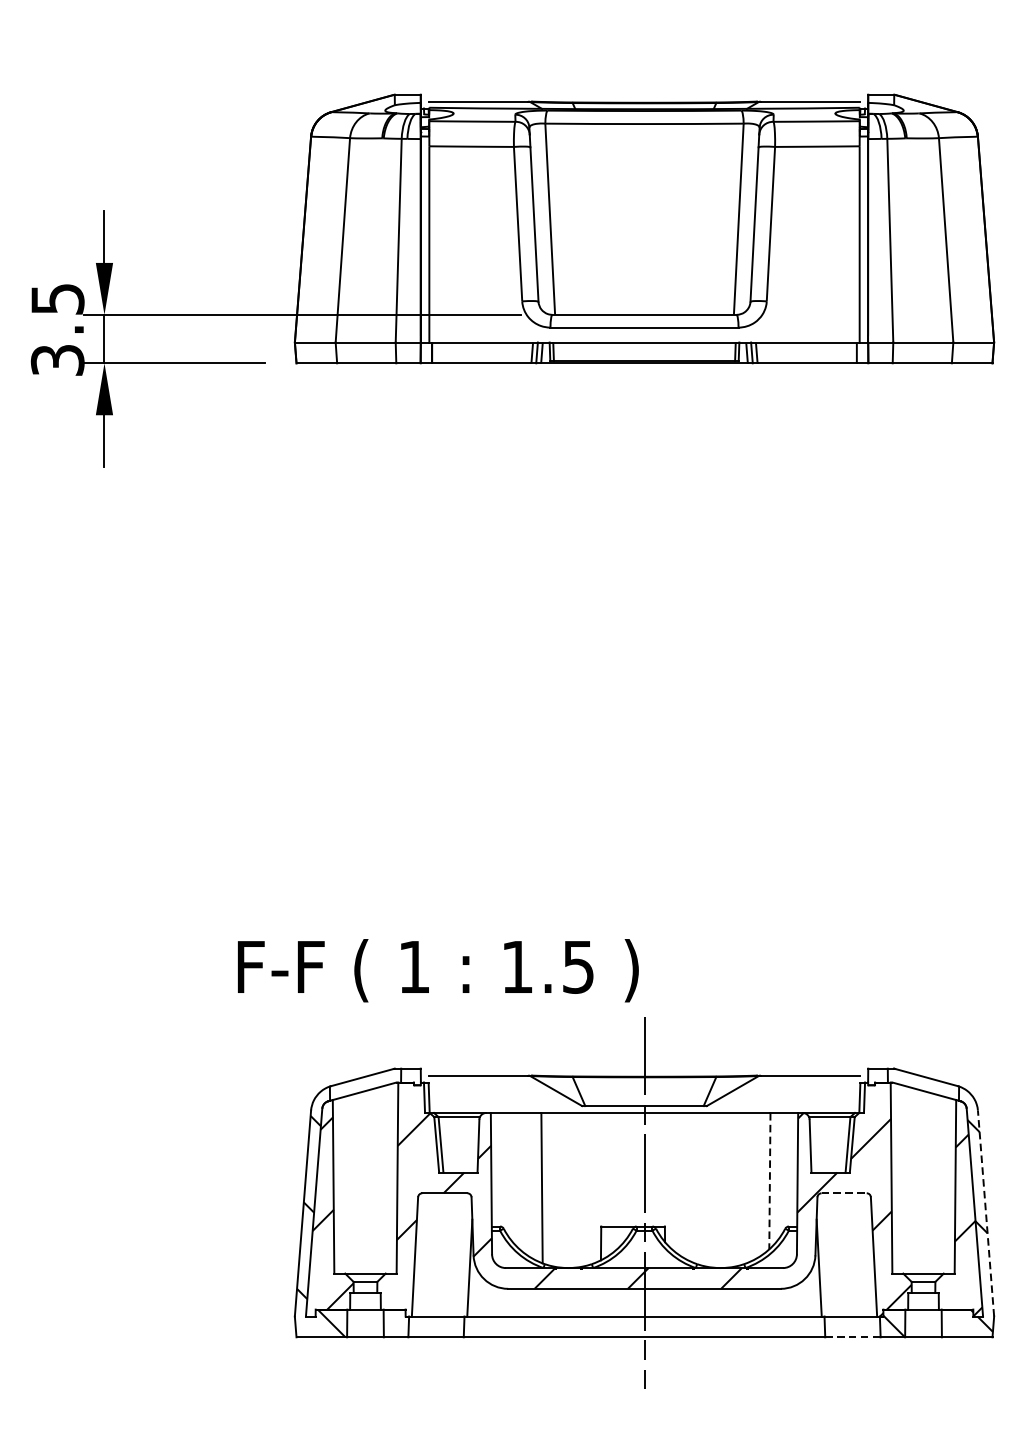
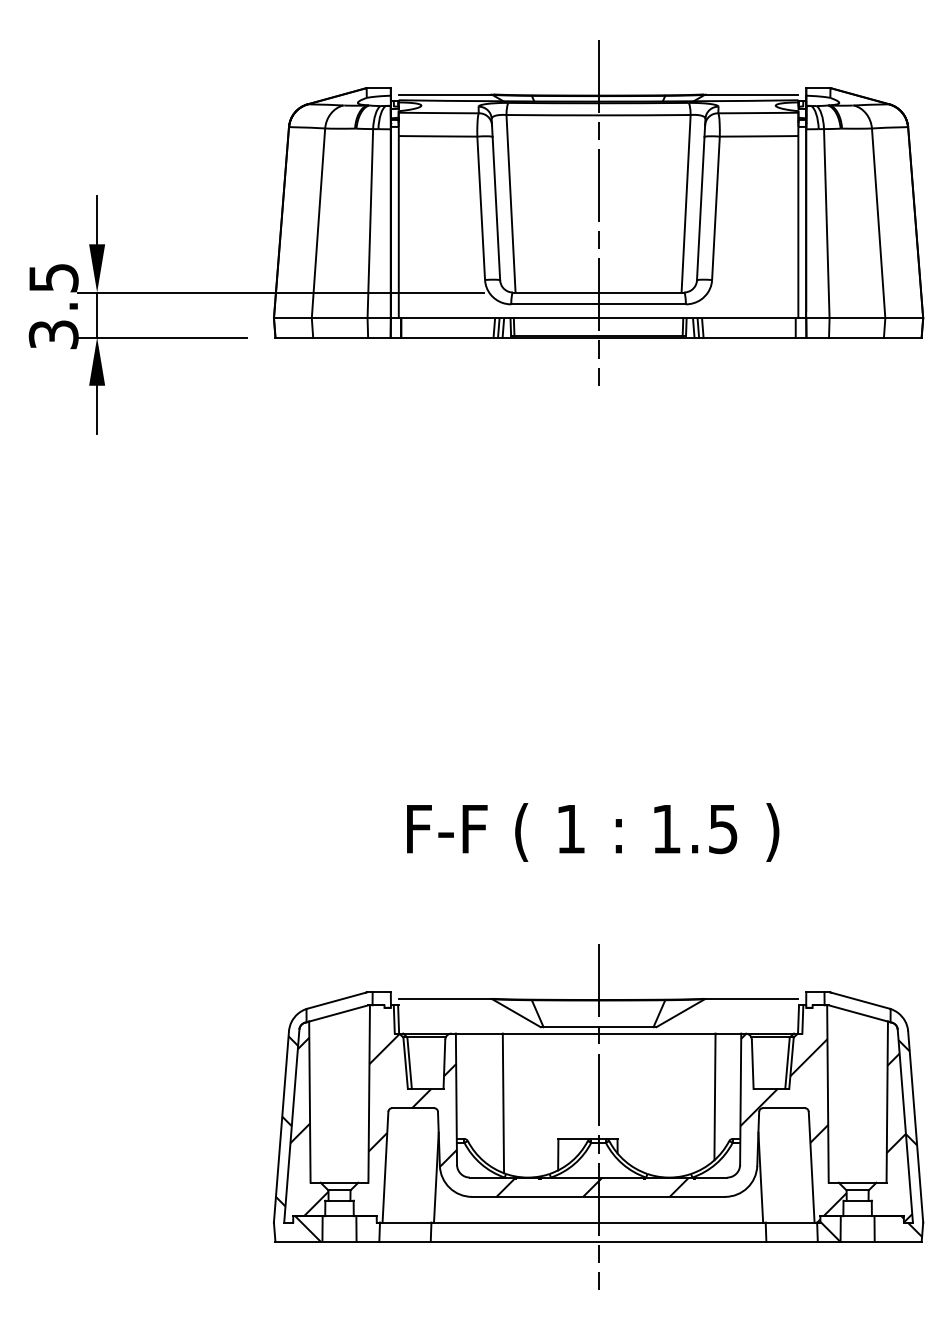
line: (644, 228) -> (598, 212), added
text: (438, 970) -> (593, 832), moved
line: (769, 1181) -> (714, 1097), dashed -> solid
line: (843, 1193) -> (783, 1108), dashed -> solid
line: (985, 1214) -> (915, 1127), dashed -> solid
line: (853, 1336) -> (792, 1241), dashed -> solid

